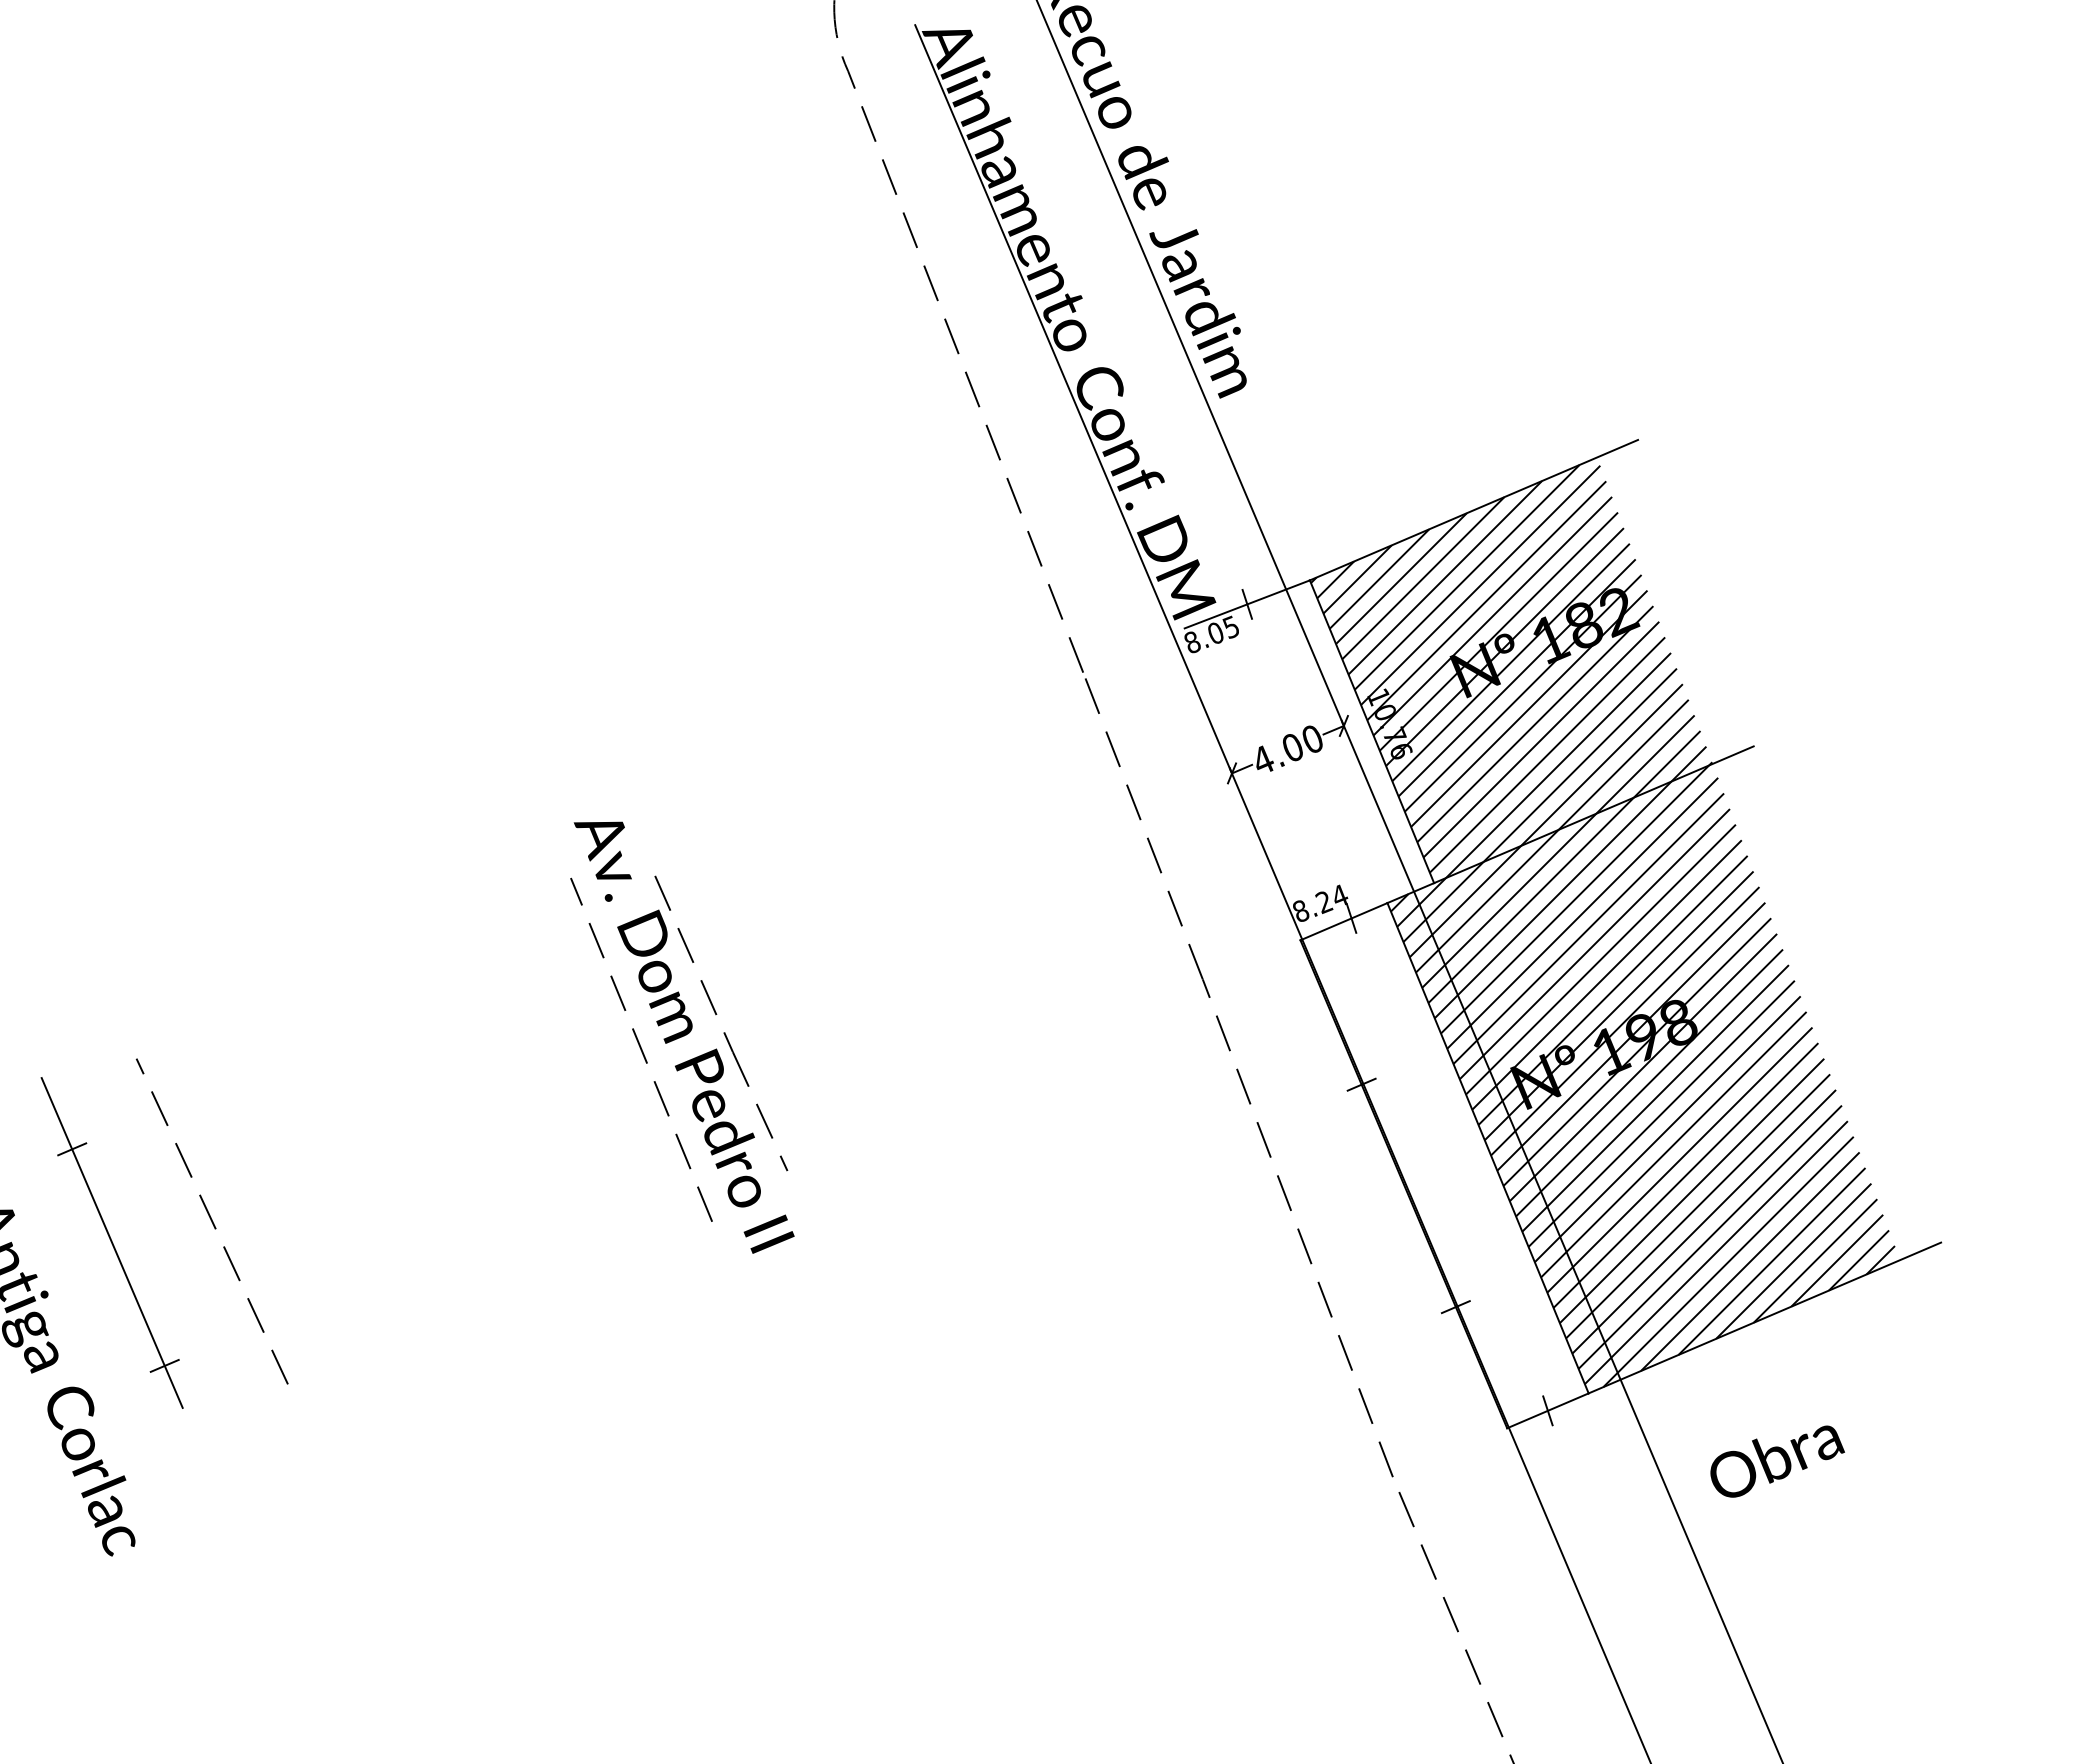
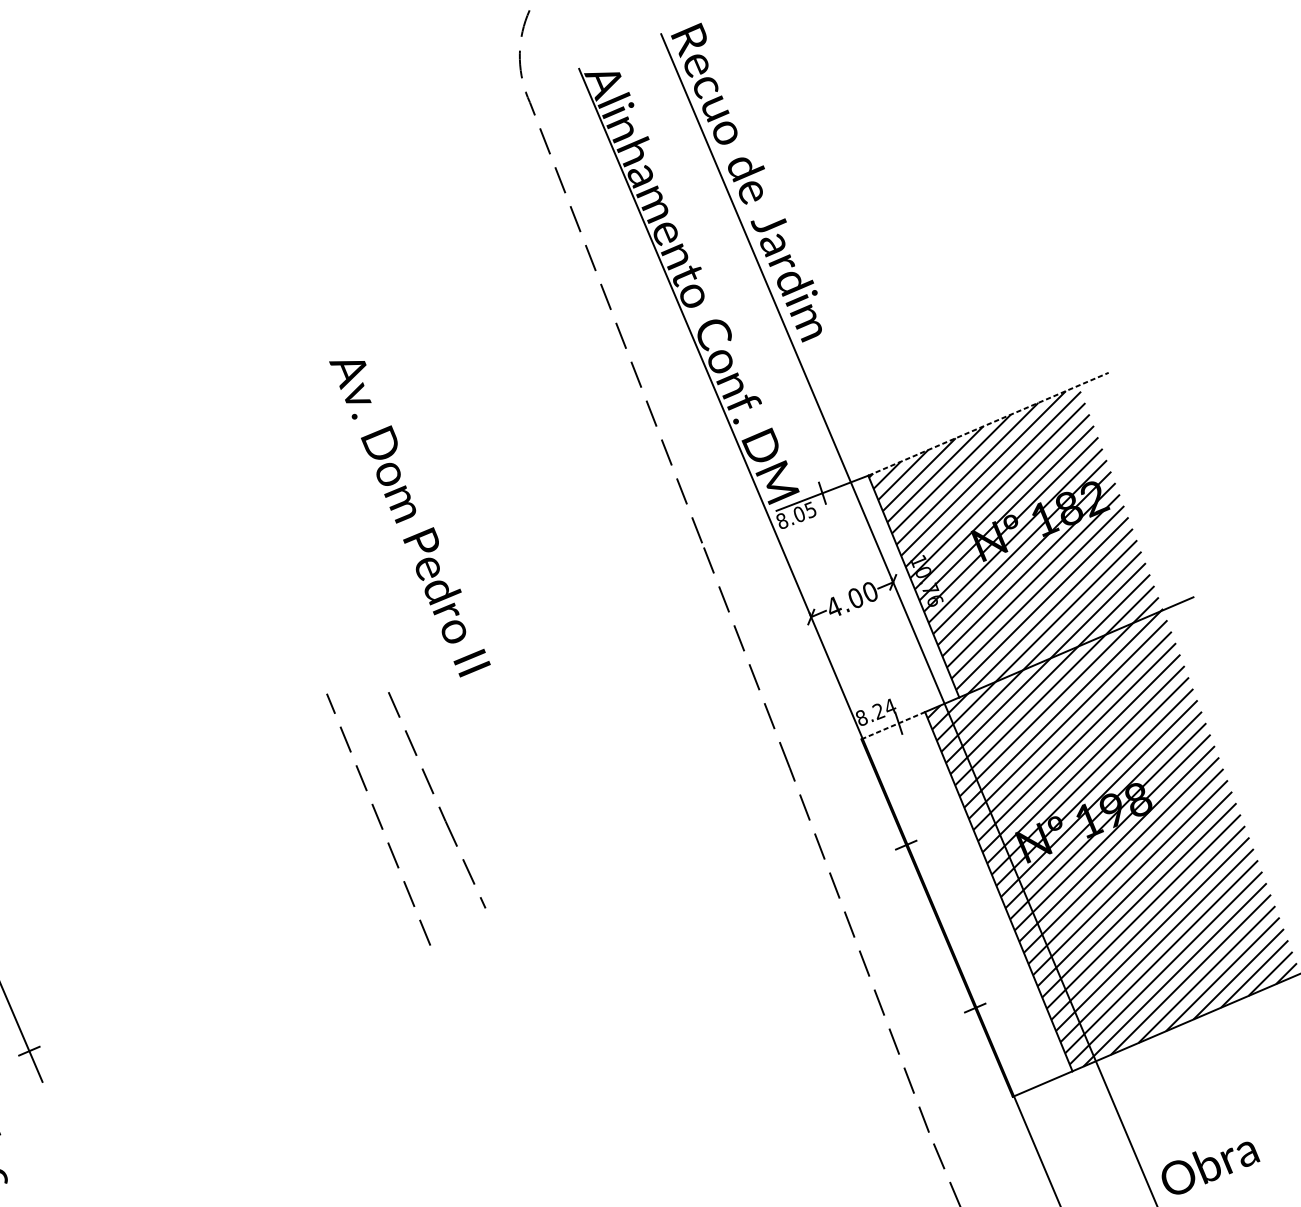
line: (1474, 509) -> (988, 423), solid -> dashed
line: (1344, 921) -> (893, 725), solid -> dashed
text: (683, 1037) -> (409, 518), moved
line: (211, 1221) -> (63, 945), removed
line: (1547, 1410) -> (1042, 1083), removed
text: (1777, 1461) -> (1210, 1168), moved

